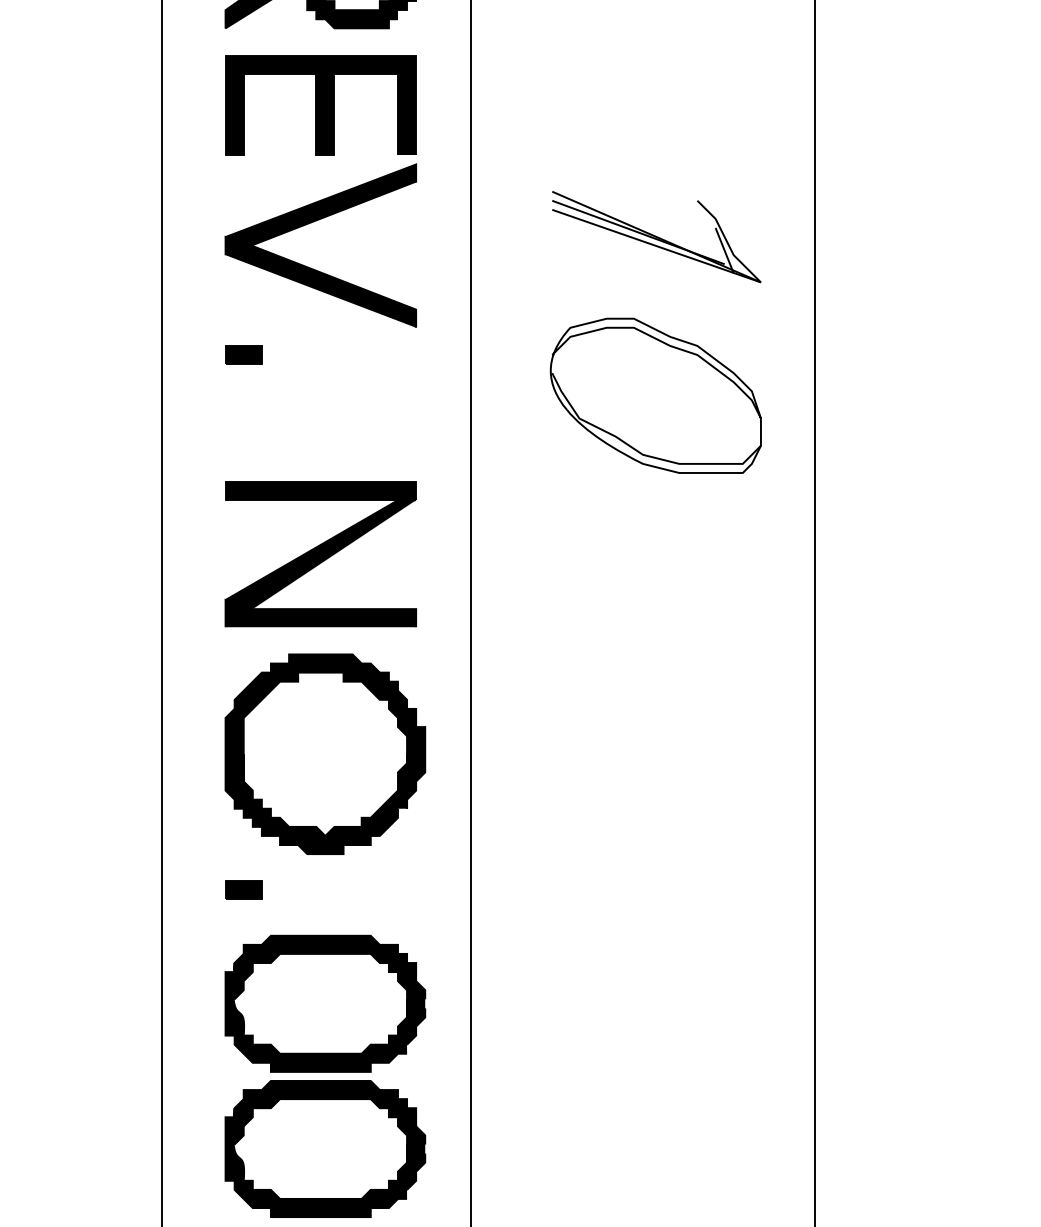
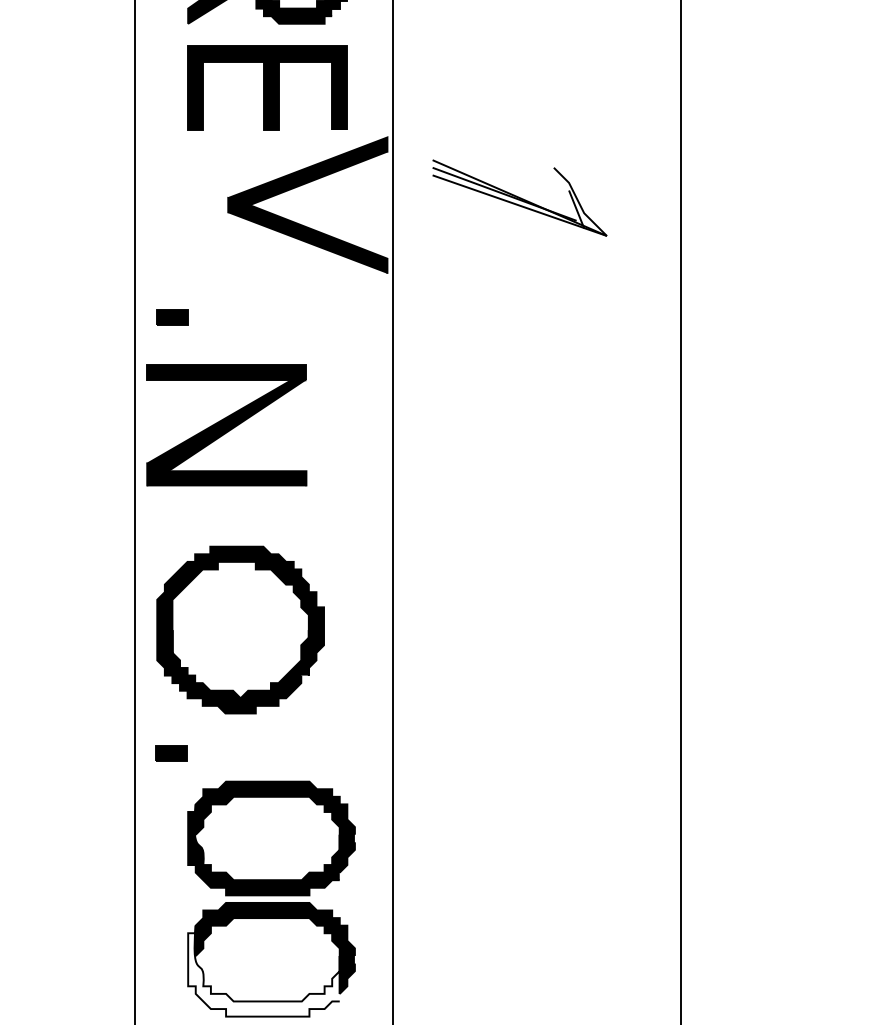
part: (314, 222) -> (302, 185), moved
part: (656, 237) -> (519, 198), moved
part: (243, 354) -> (172, 317), moved
part: (655, 395) -> (547, 330), removed
part: (320, 554) -> (226, 425), moved
part: (325, 753) -> (240, 629), moved
part: (243, 889) -> (171, 753), moved
fill: (316, 1162) -> (264, 971), removed

